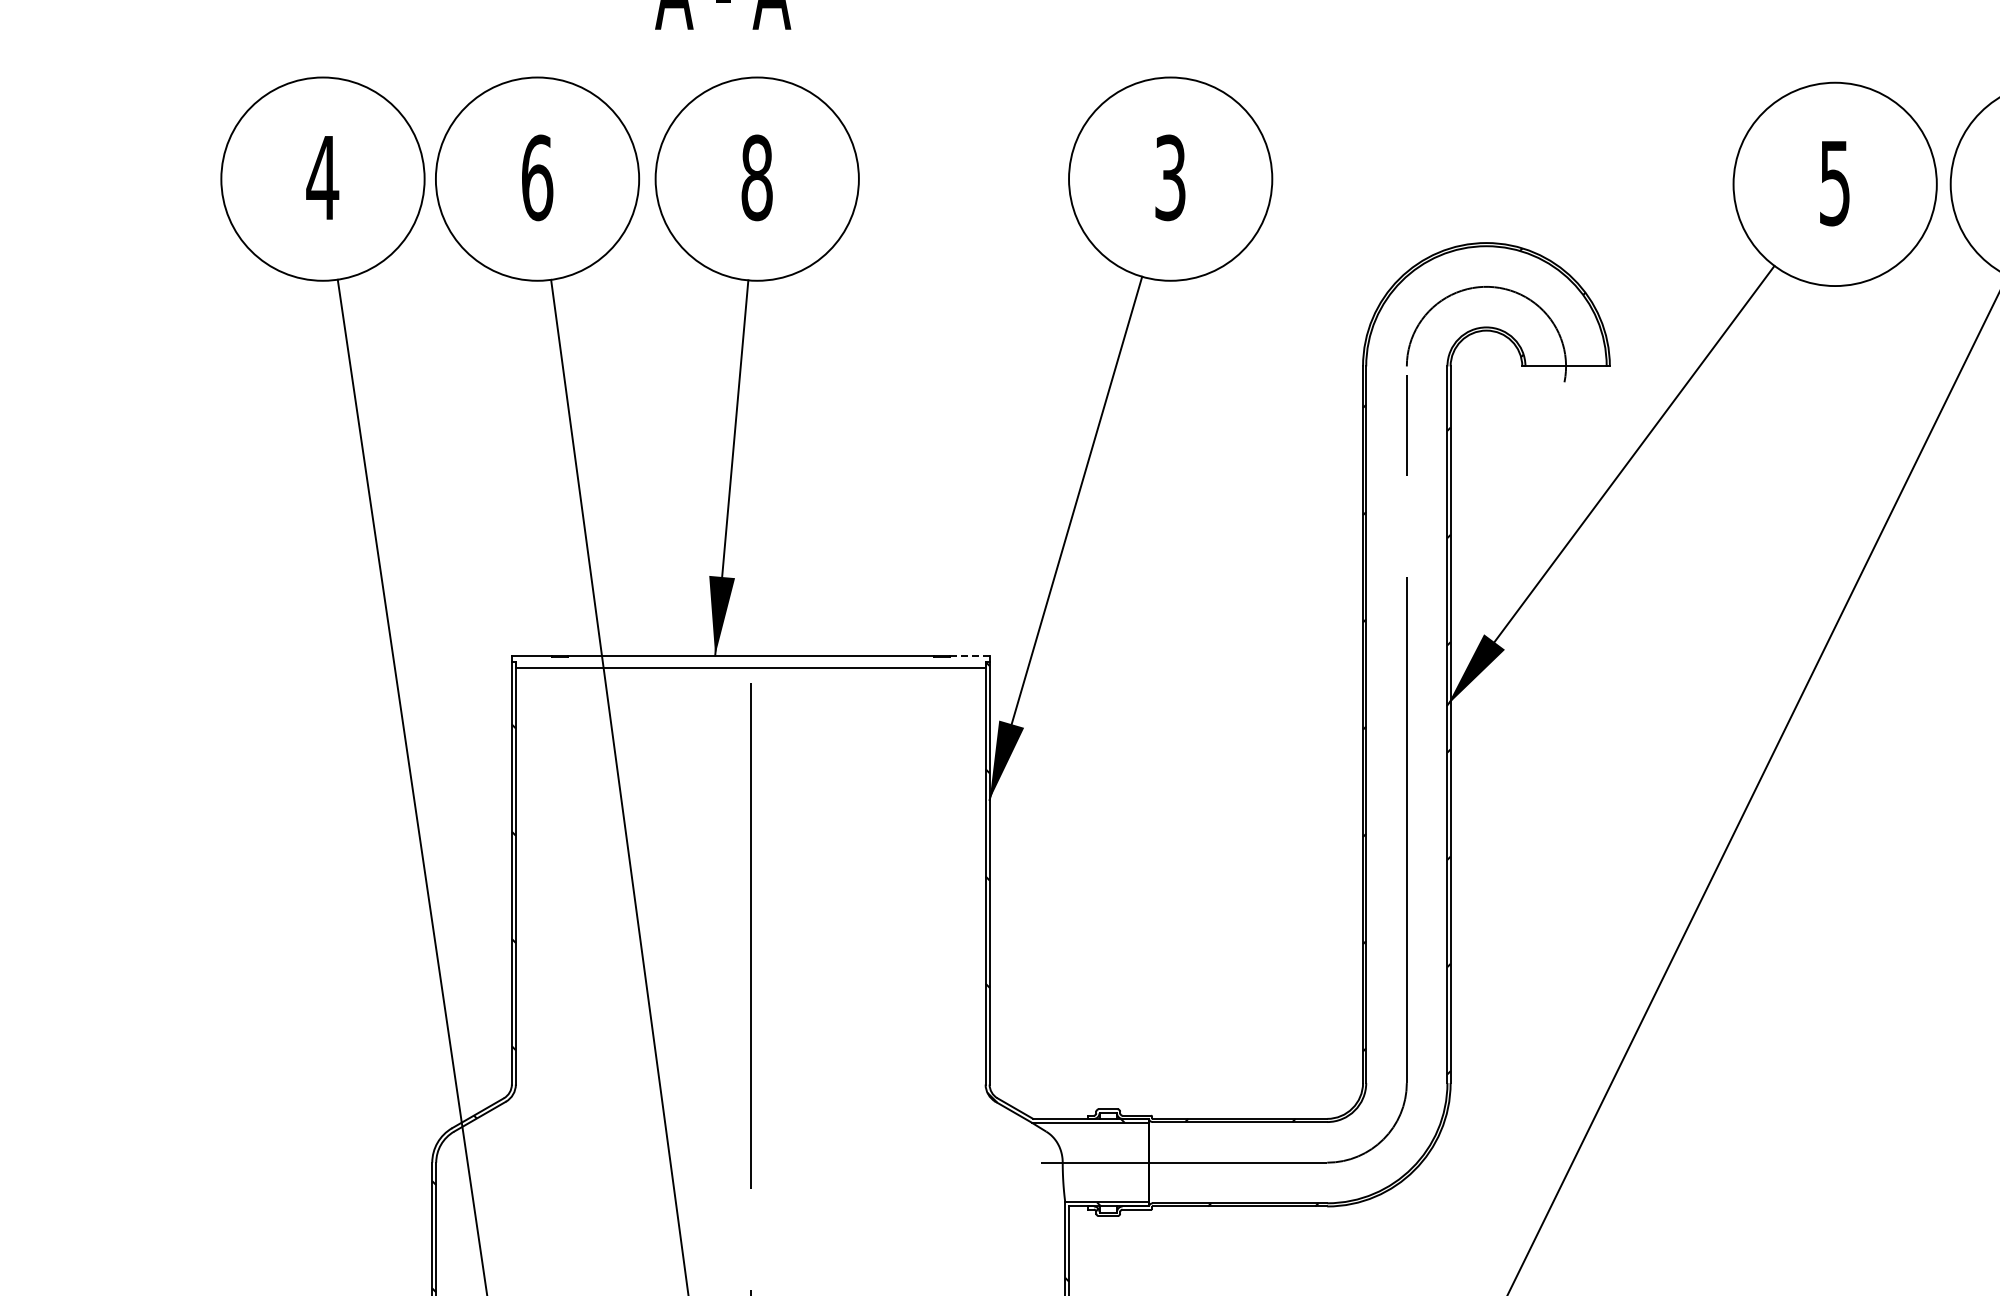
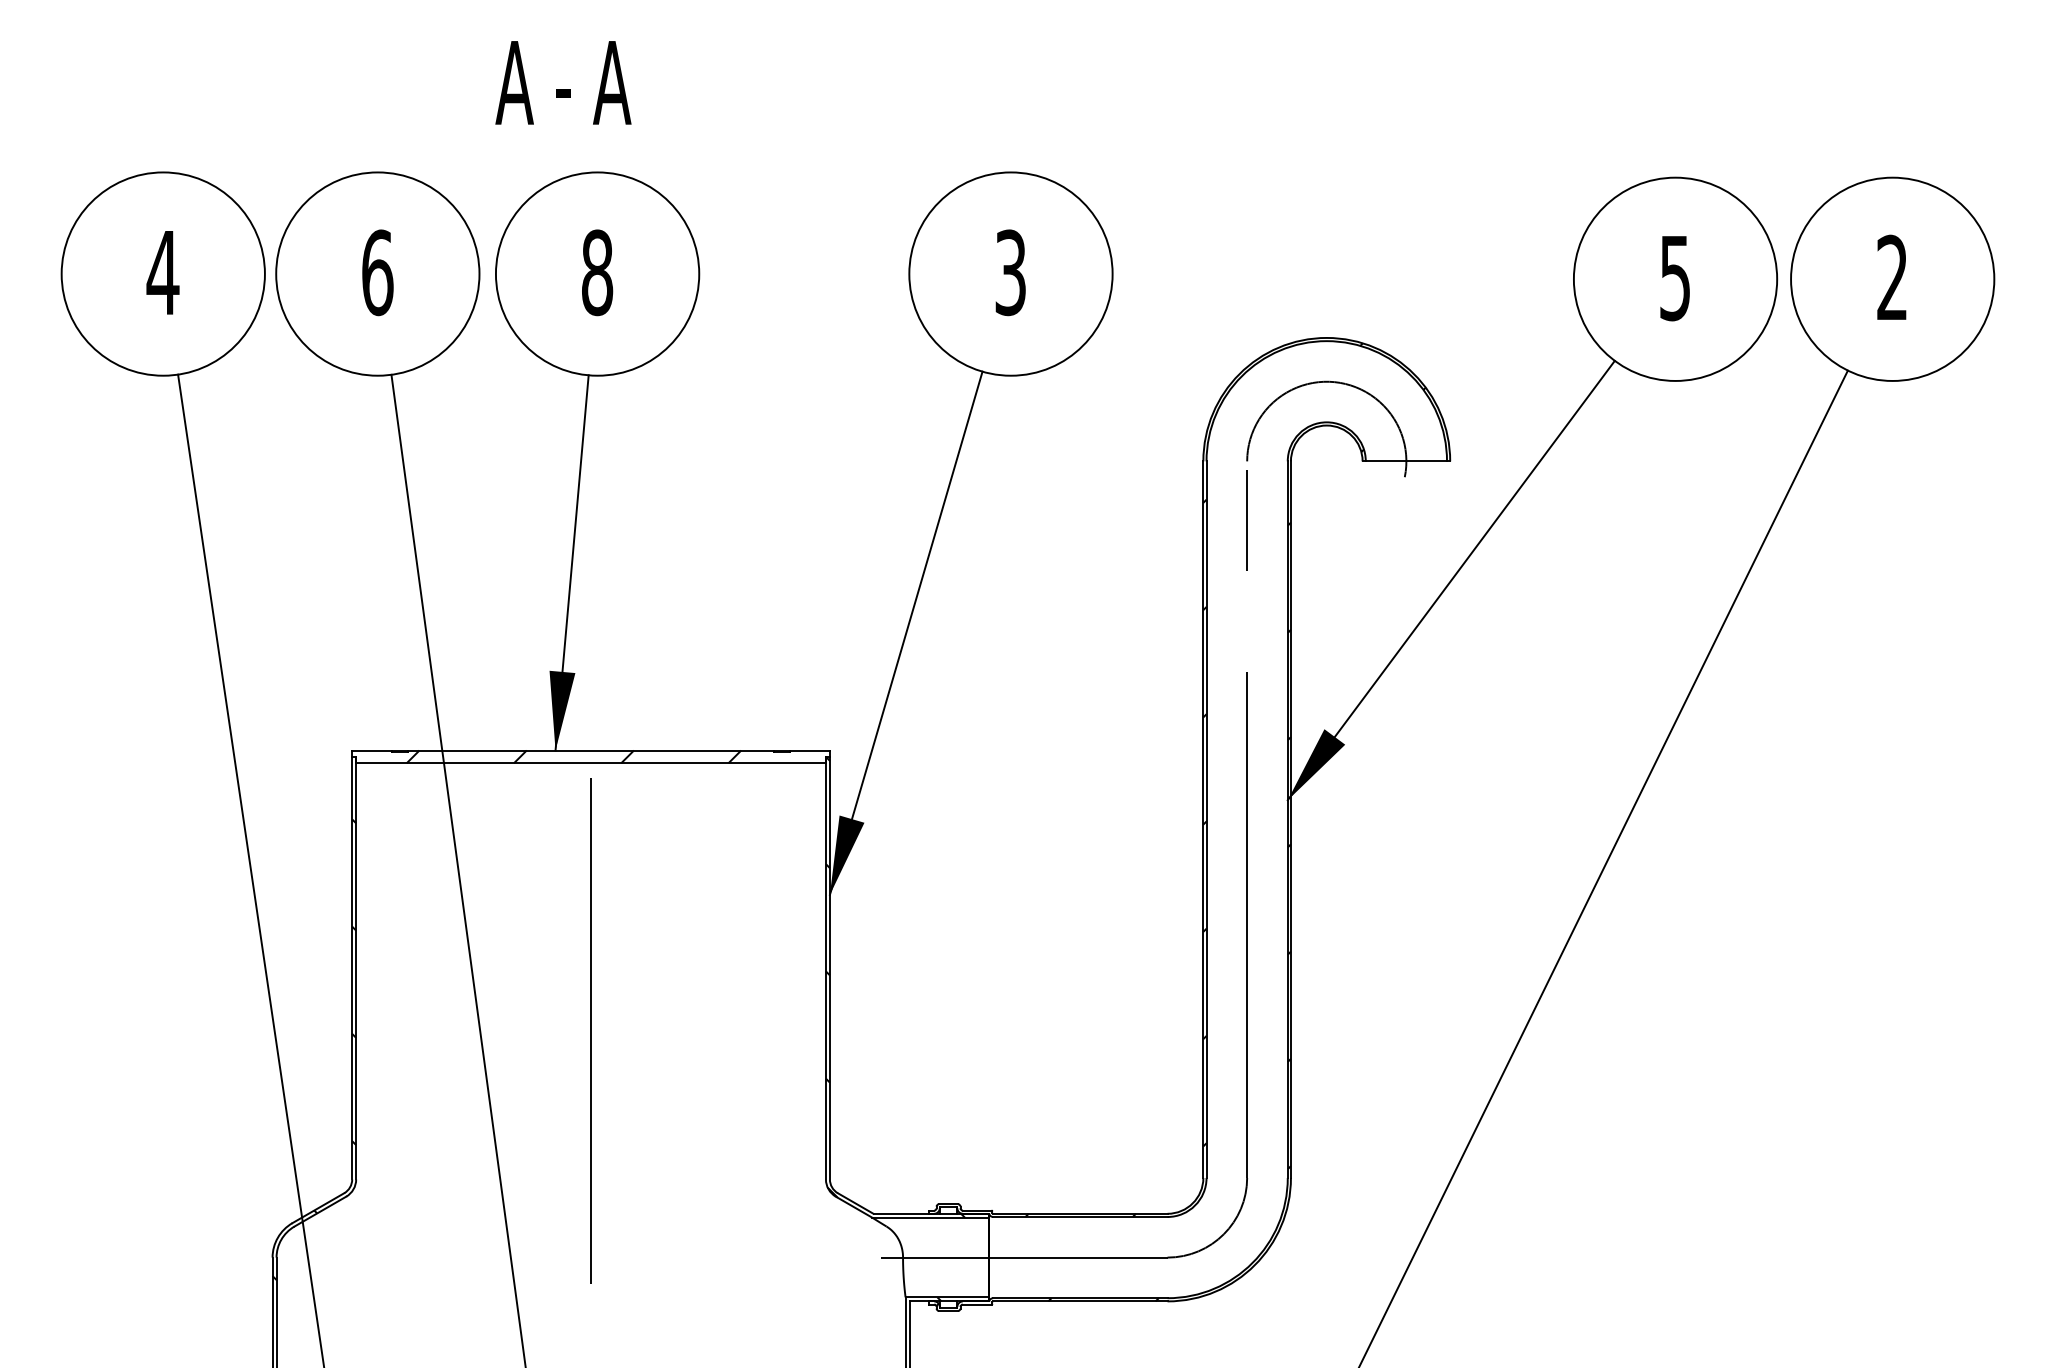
line: (970, 655) -> (810, 750), dashed -> solid
hatch: (733, 661) -> (573, 756), added

